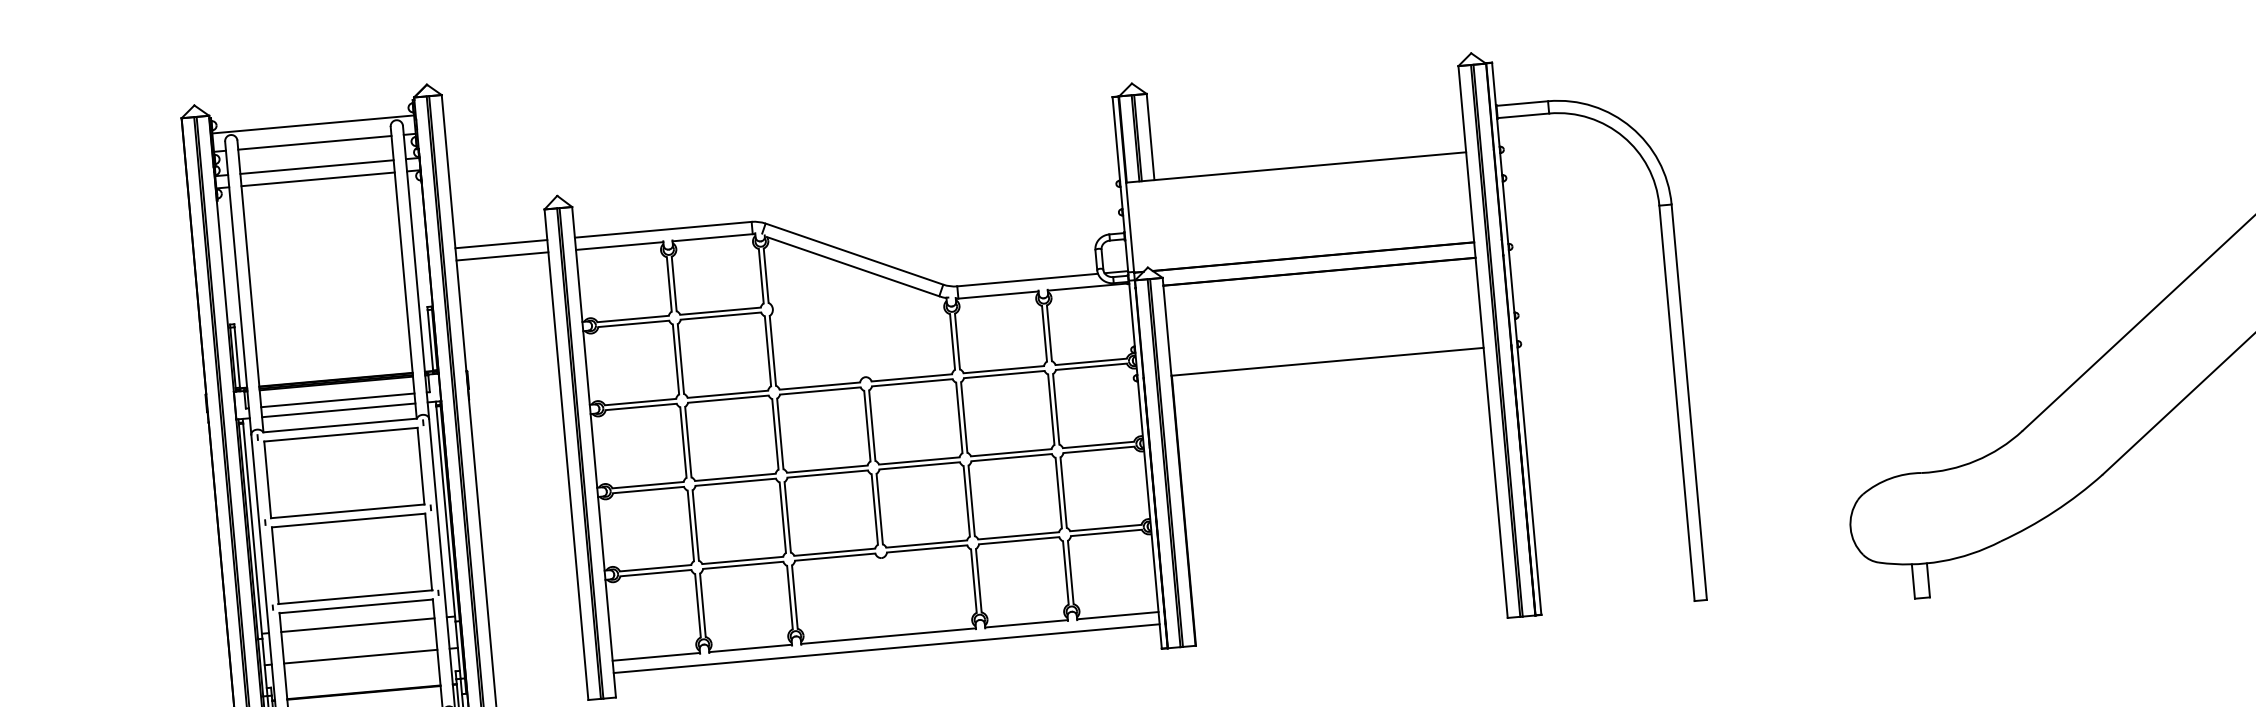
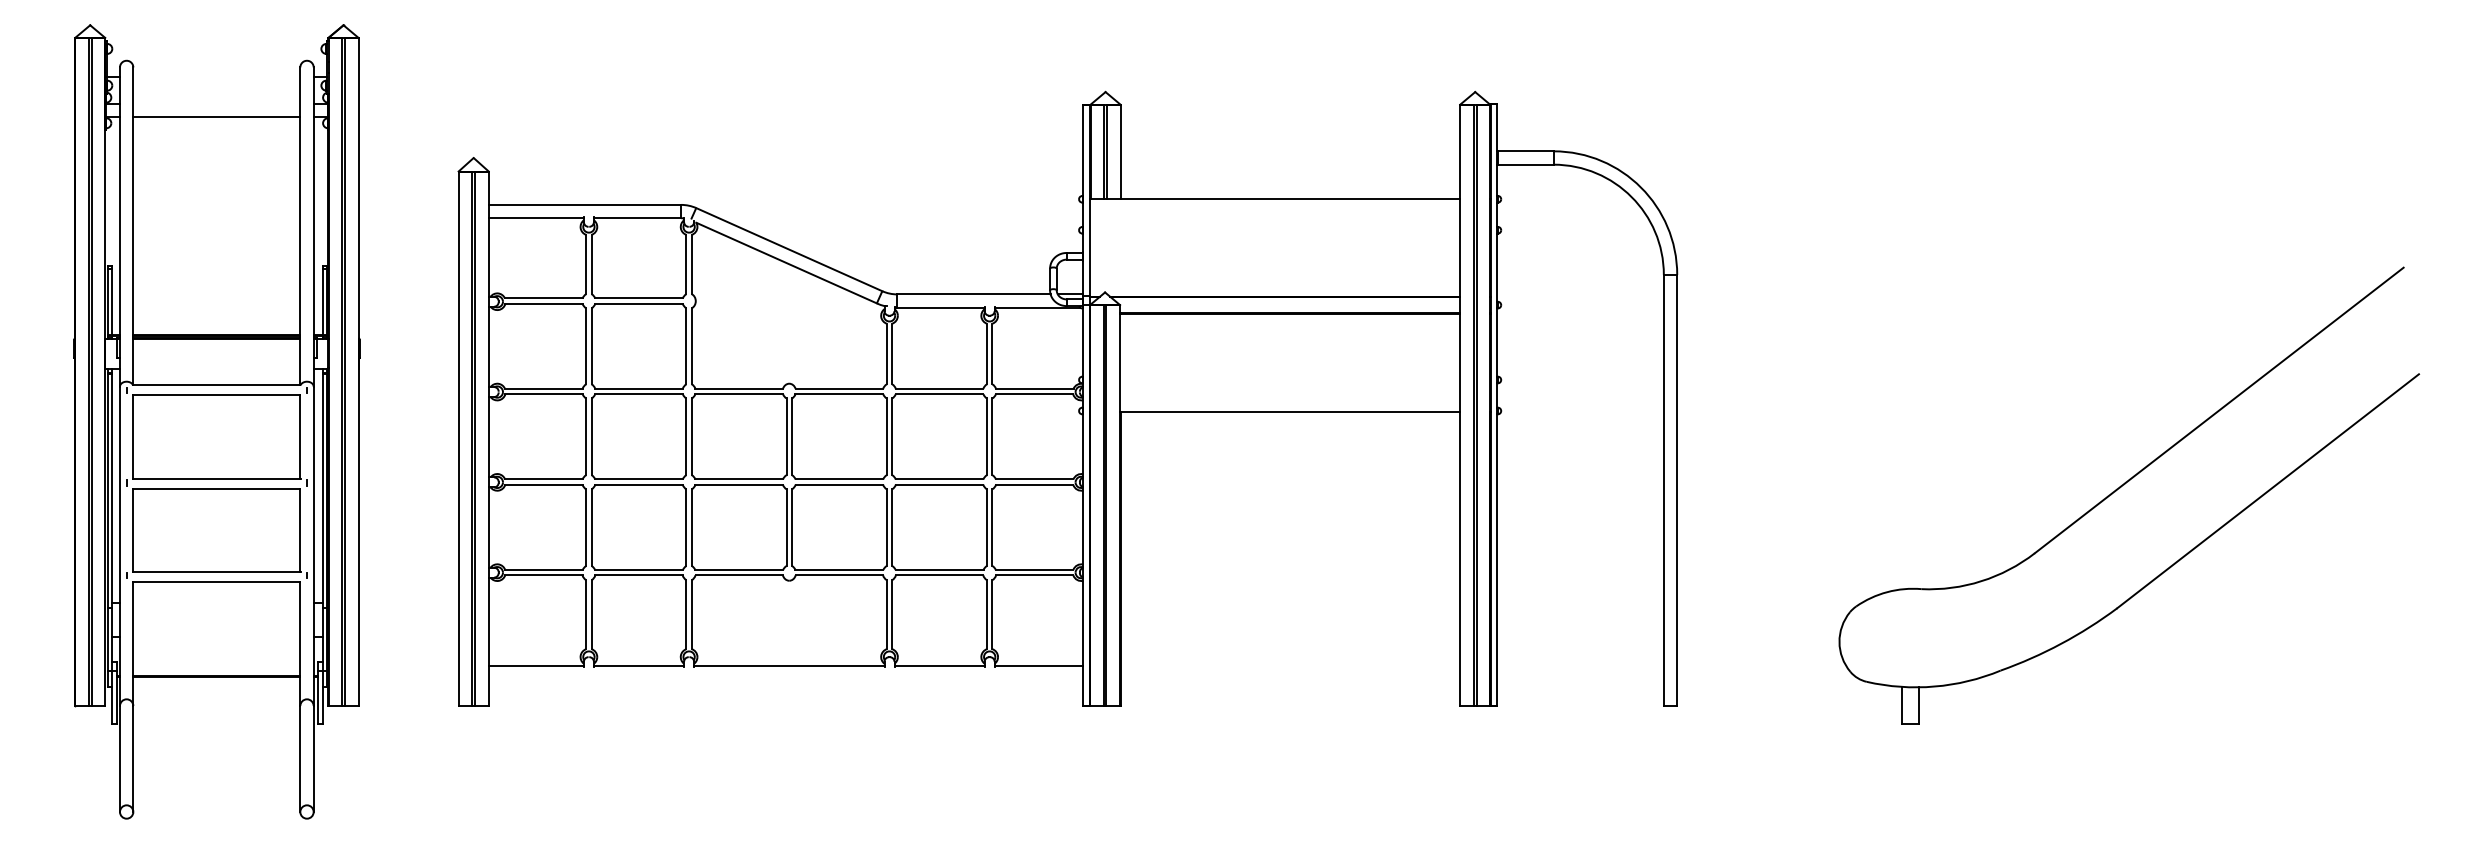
line: (312, 124) -> (216, 57), removed
line: (314, 143) -> (216, 77), removed
line: (316, 166) -> (216, 103), removed
line: (501, 243) -> (408, 204), removed
line: (502, 256) -> (408, 218), removed
line: (337, 400) -> (216, 357), removed
line: (338, 410) -> (216, 368), removed
line: (357, 624) -> (216, 602), removed
line: (886, 649) -> (785, 679), removed
line: (360, 657) -> (216, 637), removed

